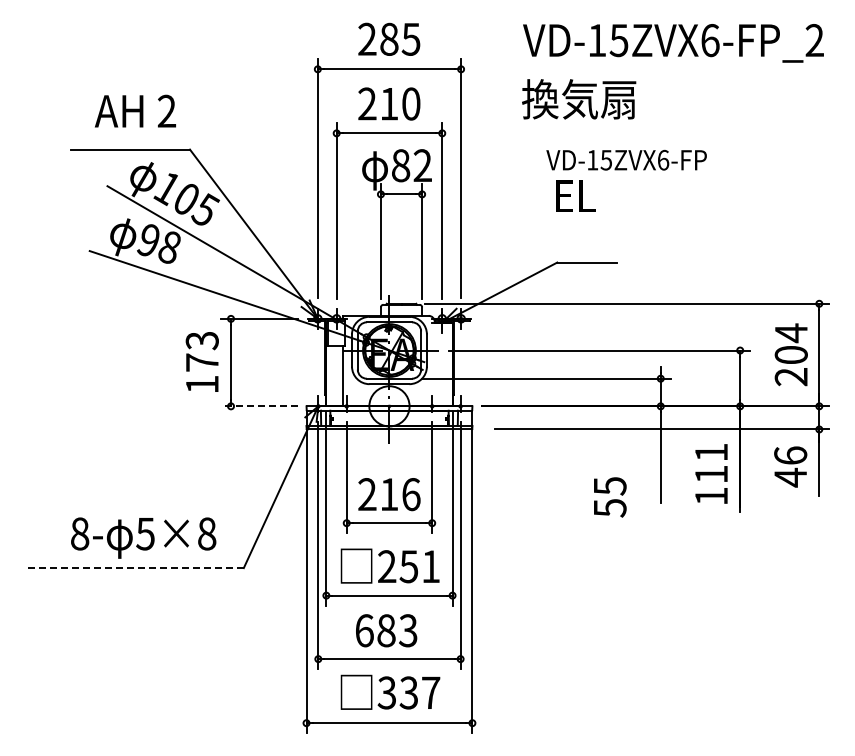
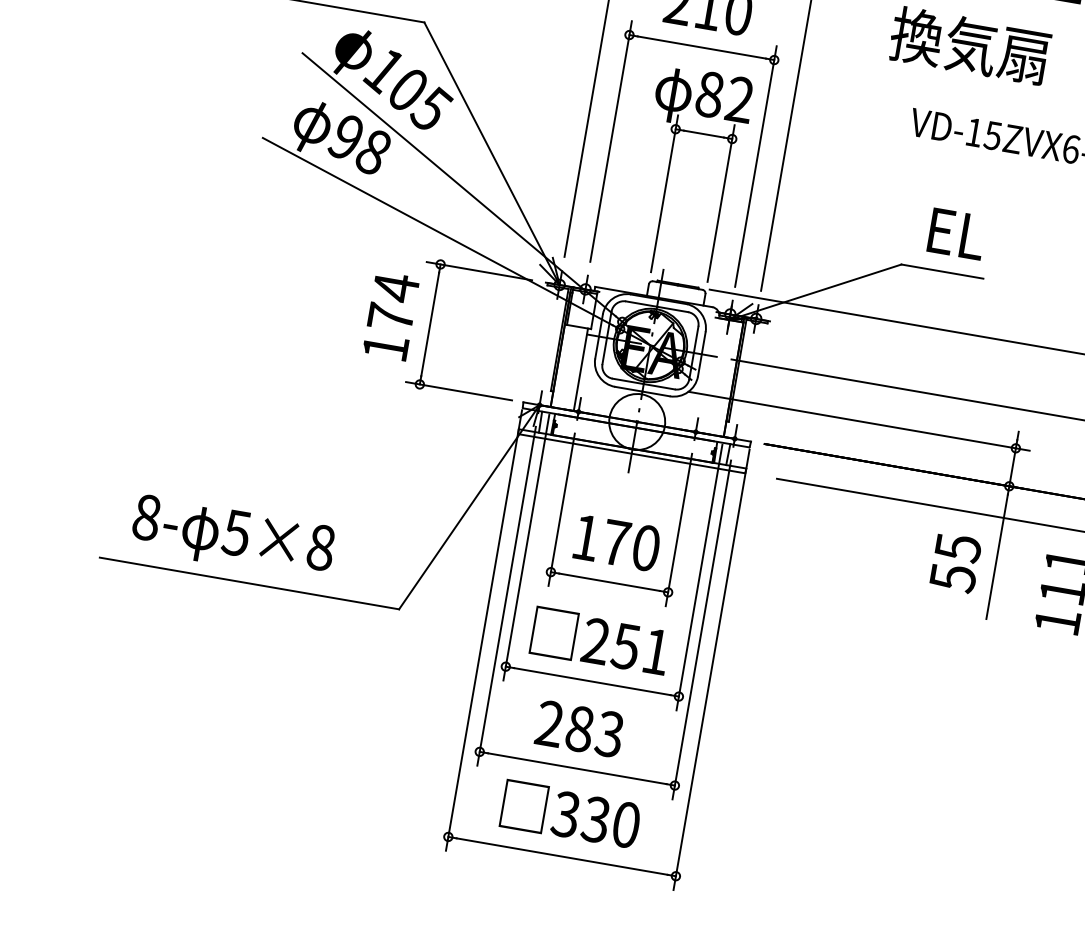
text: (575, 195) -> (956, 232), moved
text: (201, 340) -> (394, 287), 173 -> 174
line: (259, 406) -> (458, 391), dashed -> solid
text: (389, 494) -> (616, 542), 216 -> 170
text: (610, 497) -> (956, 563), moved
text: (143, 537) -> (233, 537), moved
line: (134, 568) -> (249, 583), dashed -> solid
text: (364, 630) -> (549, 723), 683 -> 283
text: (431, 692) -> (627, 824), 337 -> 330

